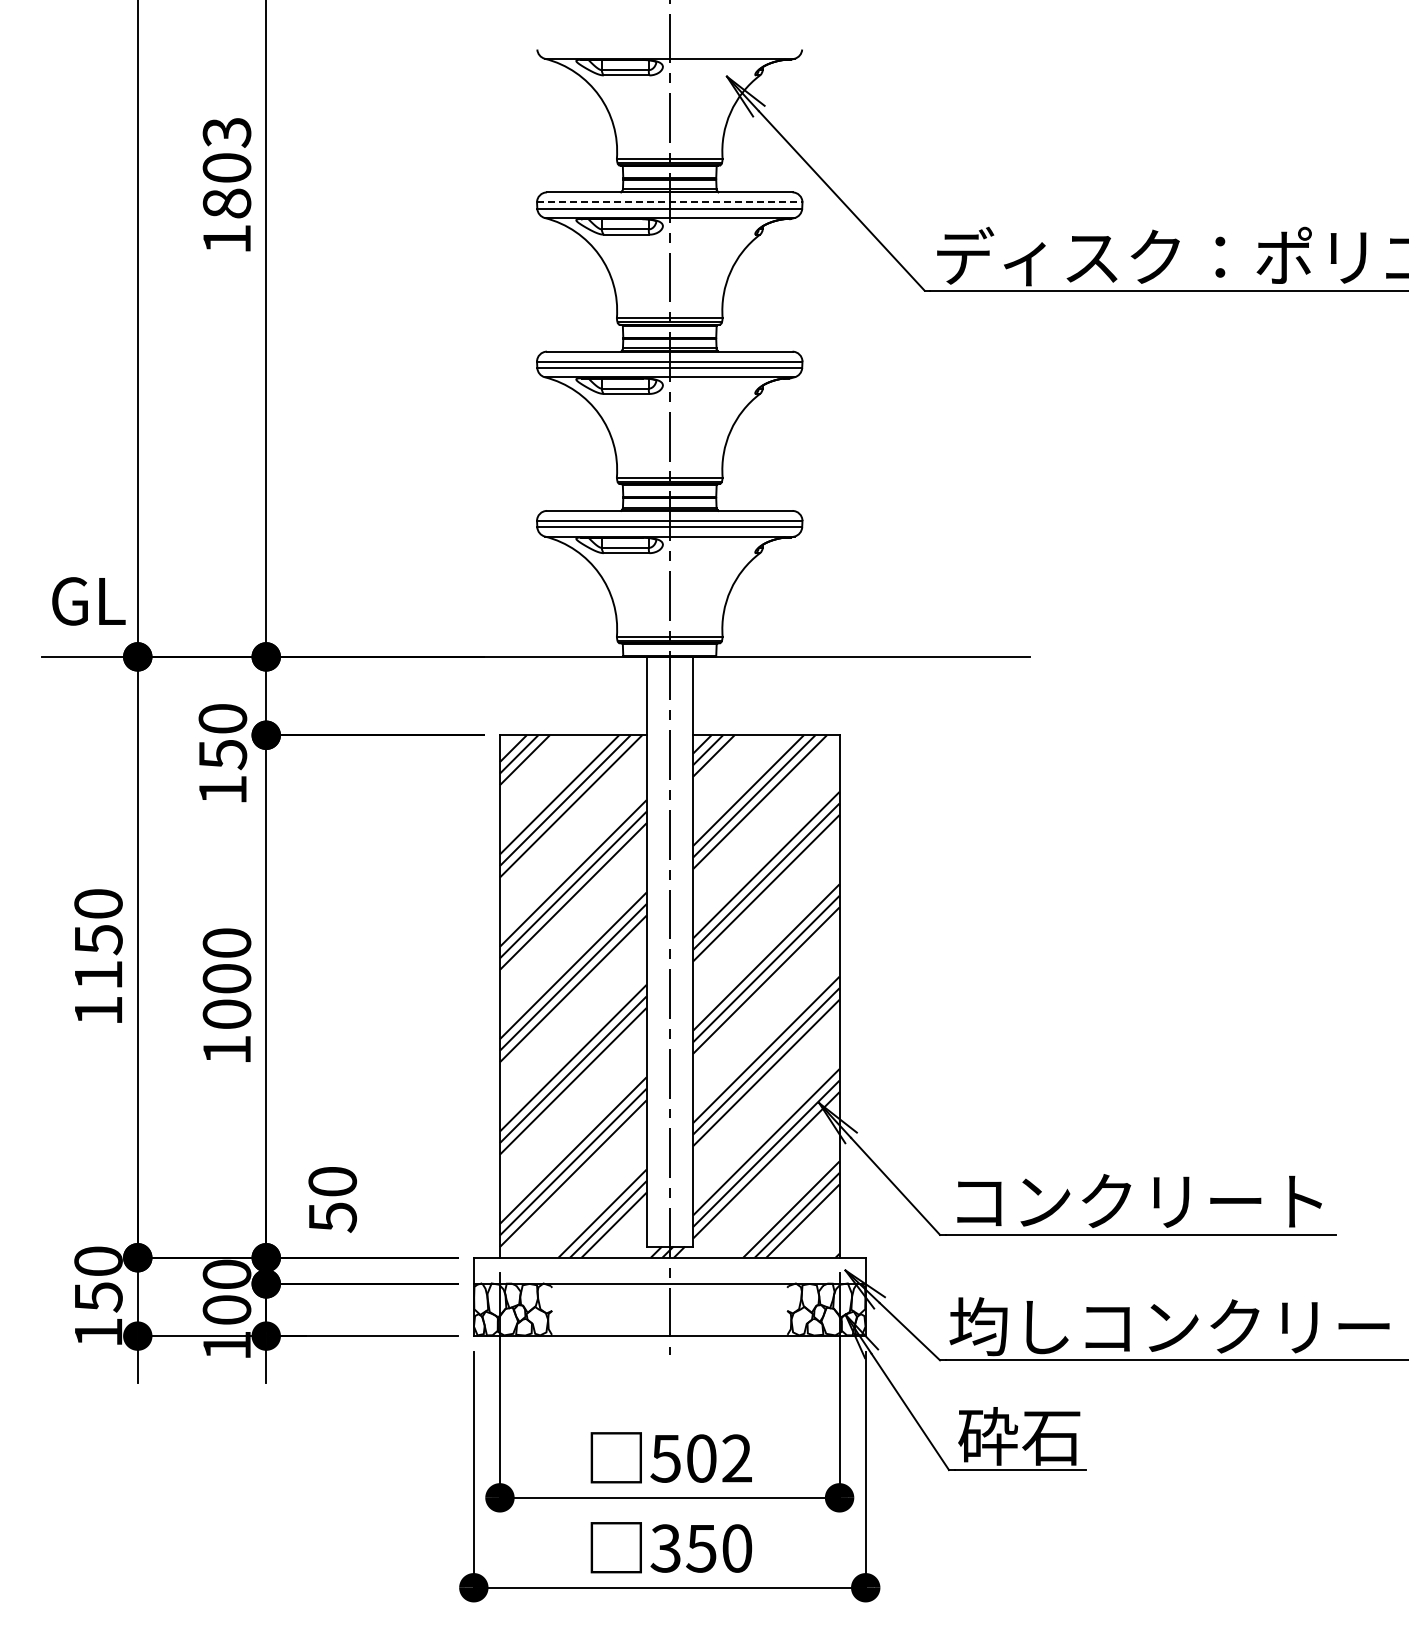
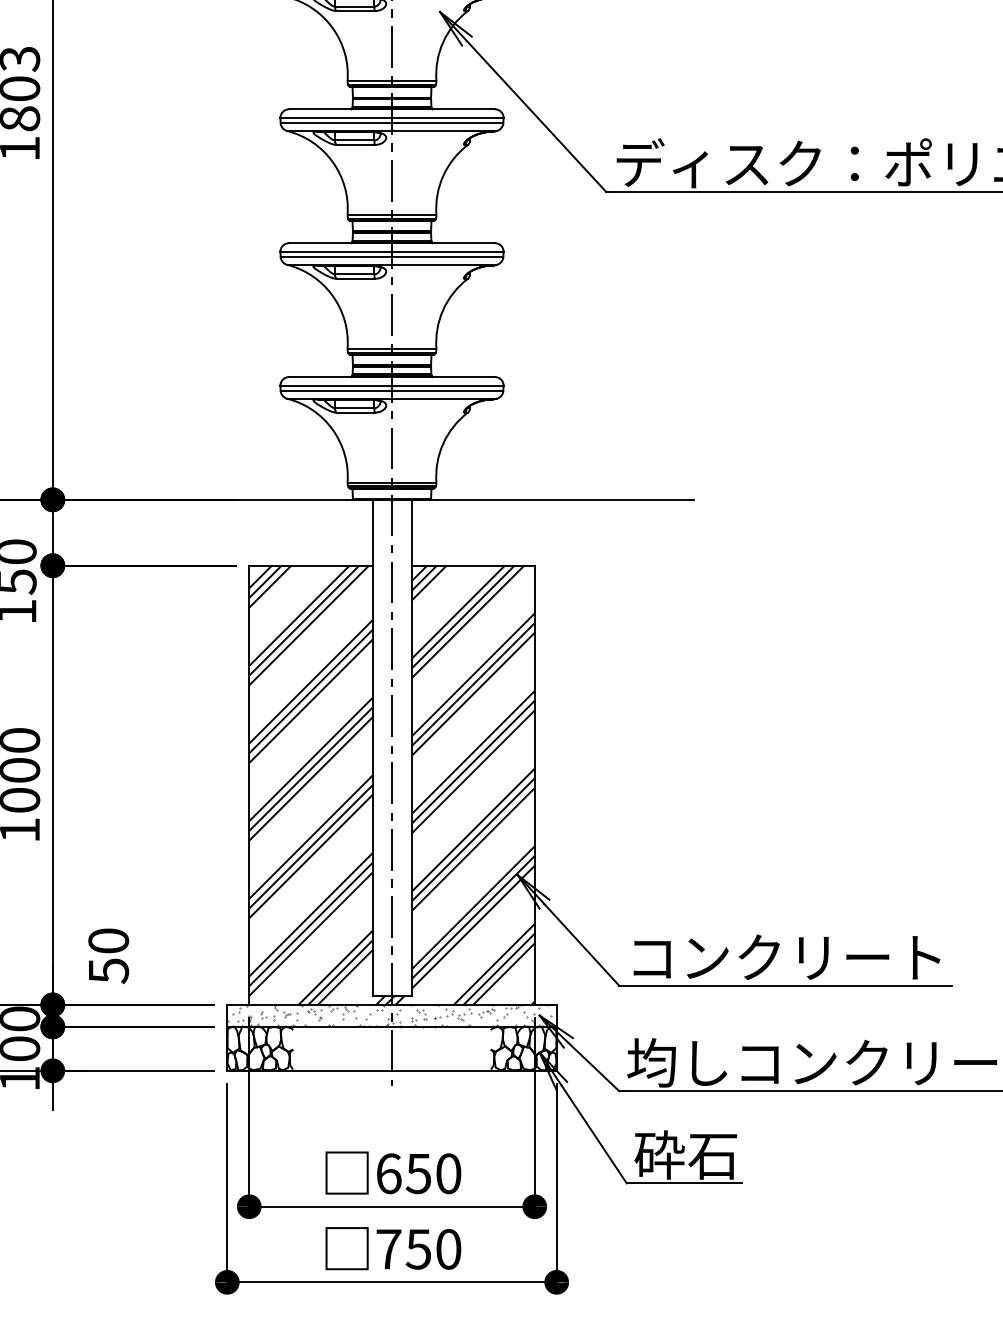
line: (669, 202) -> (391, 117), dashed -> solid
hatch: (666, 1270) -> (389, 1015), added
text: (701, 1458) -> (418, 1173), 502 -> 650
text: (665, 1548) -> (388, 1249), 350 -> 750

